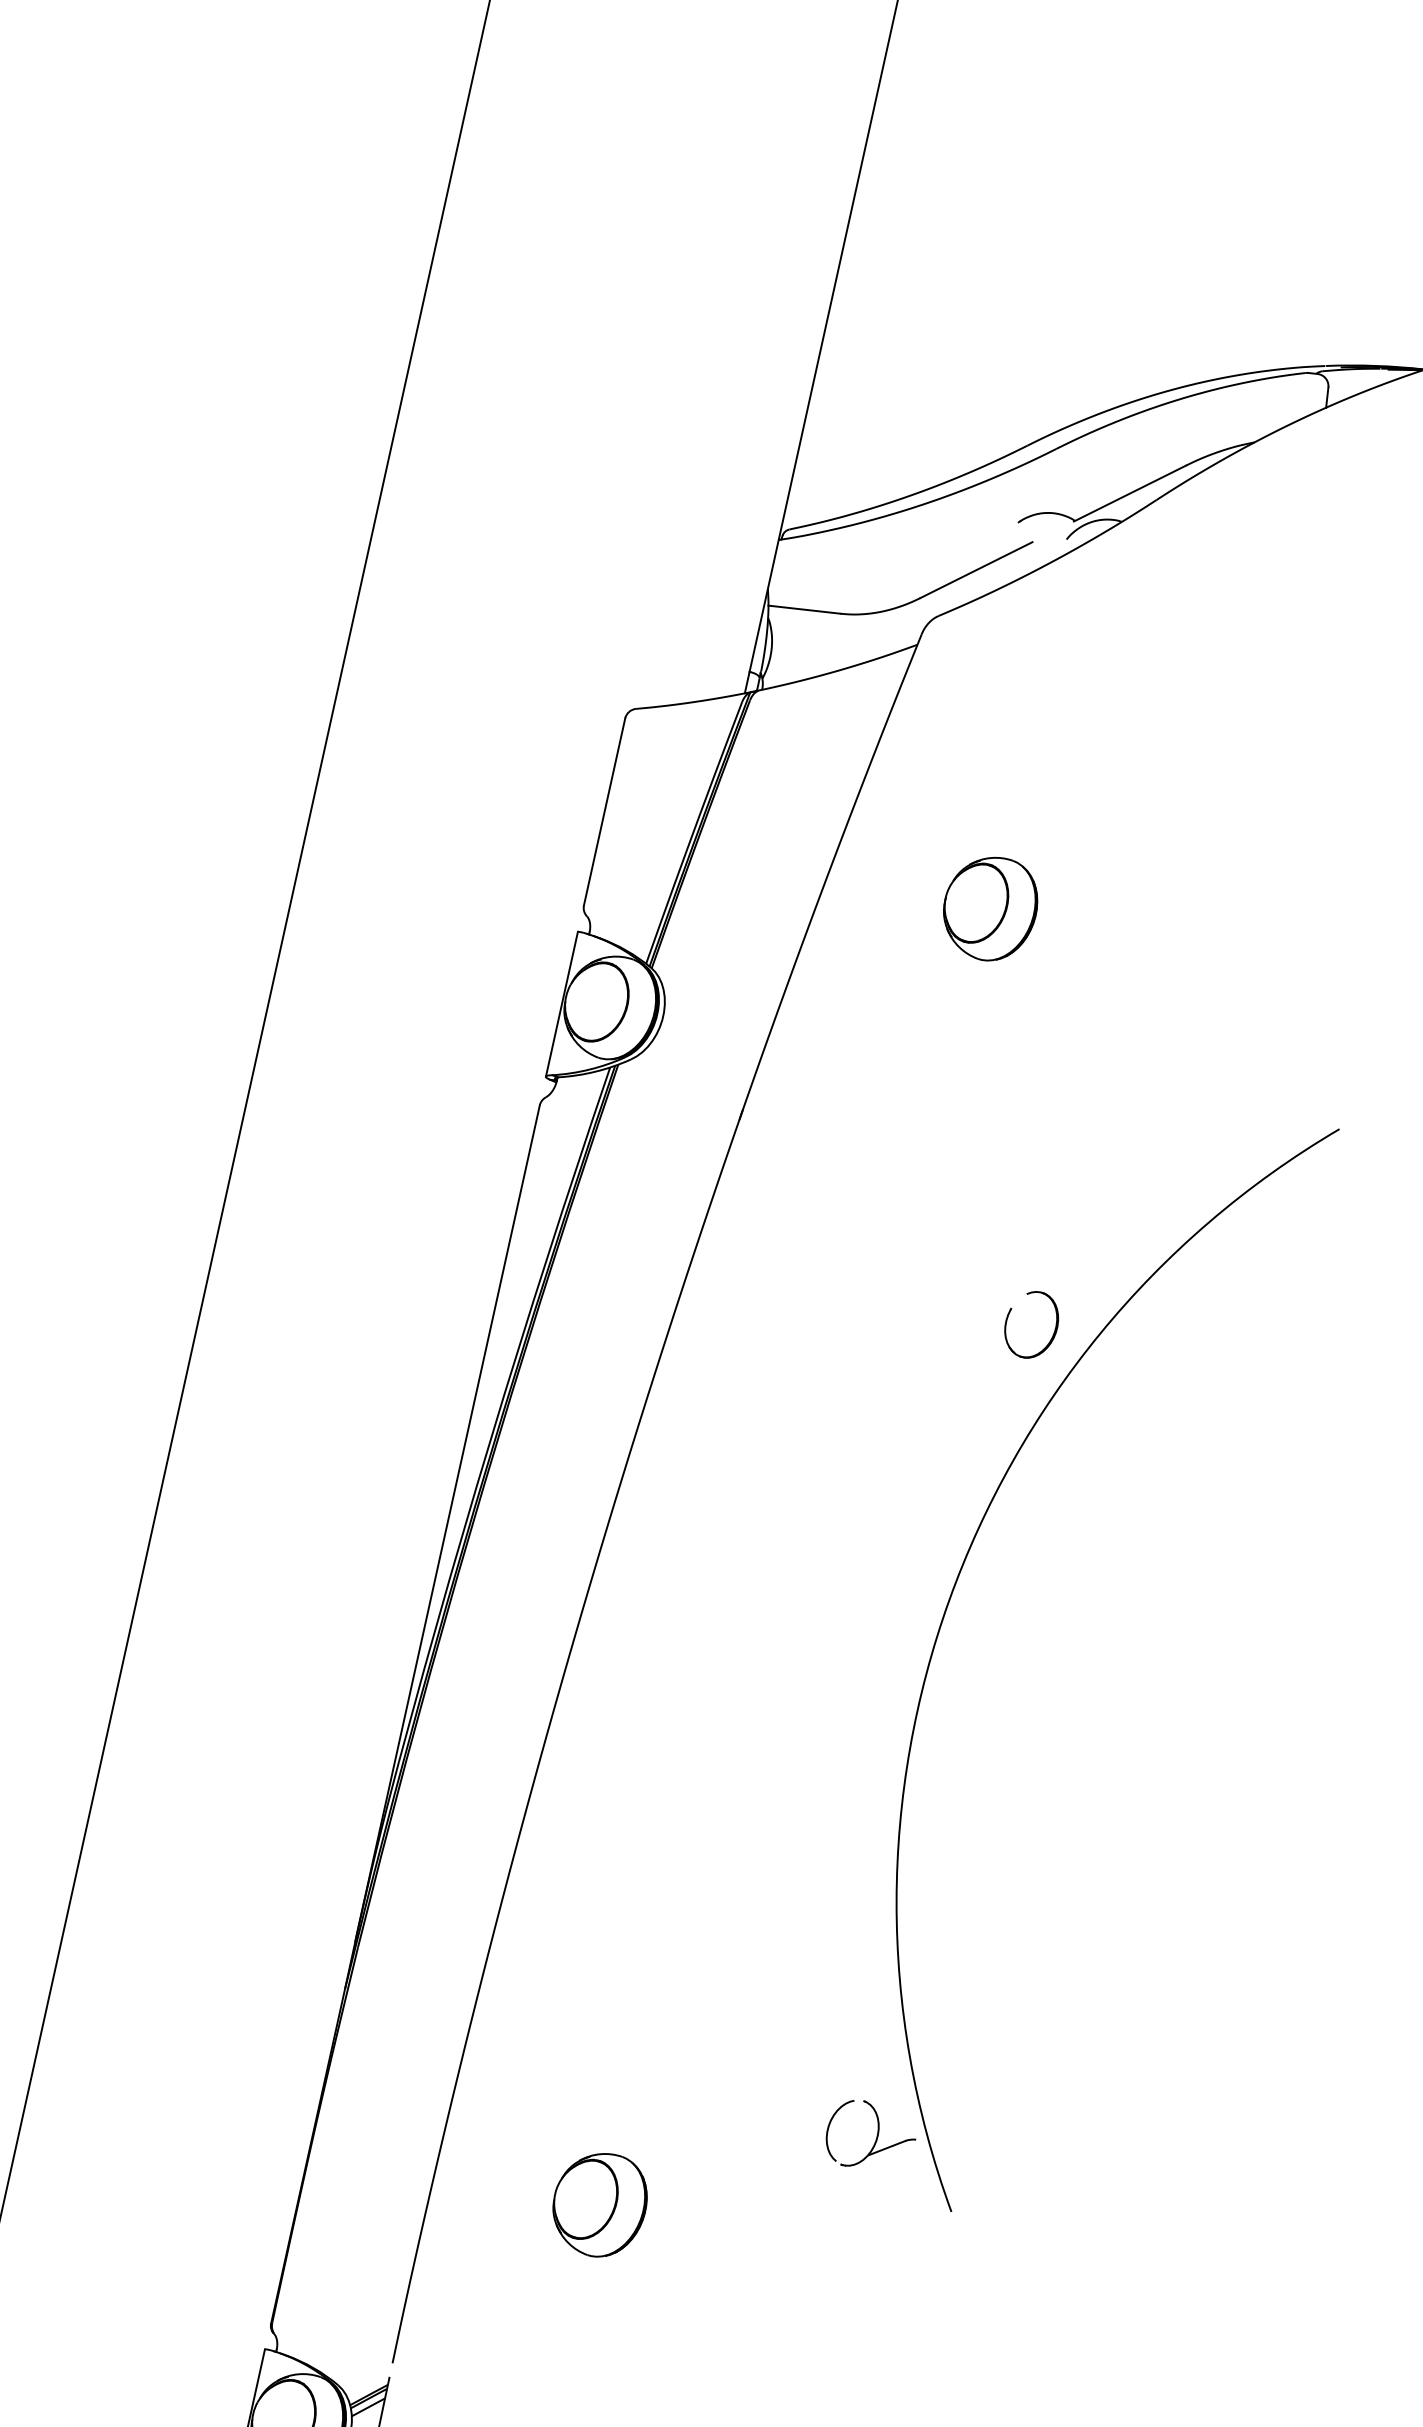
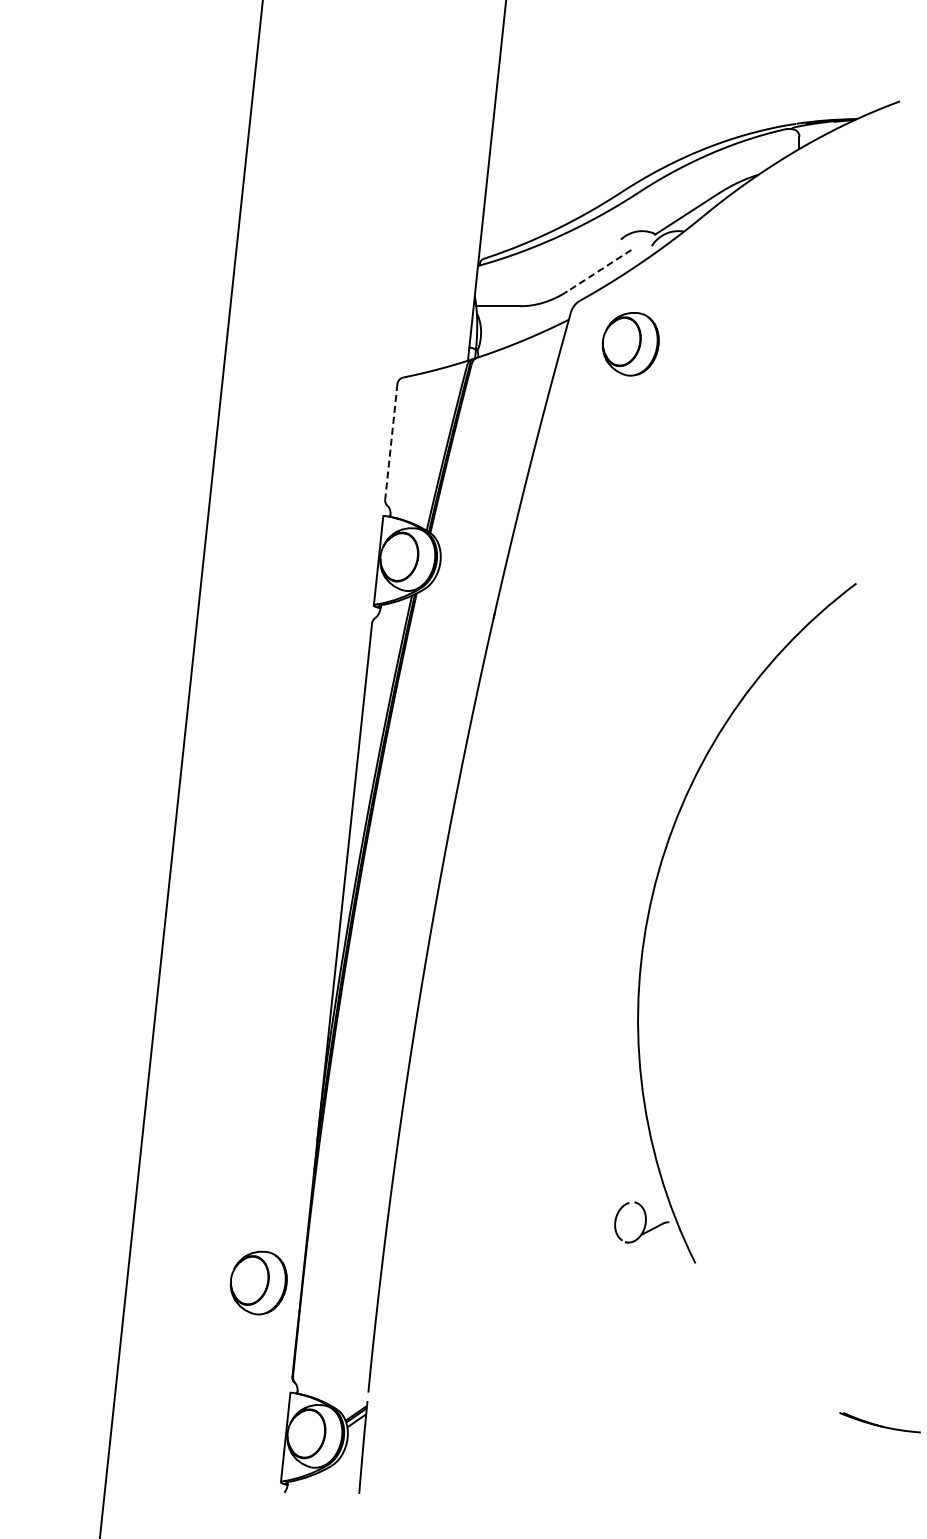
line: (976, 569) -> (599, 270), solid -> dashed
line: (604, 813) -> (391, 442), solid -> dashed
part: (989, 909) -> (630, 344), moved
part: (1010, 1314) -> (670, 717), removed
part: (599, 2204) -> (258, 1282), moved

